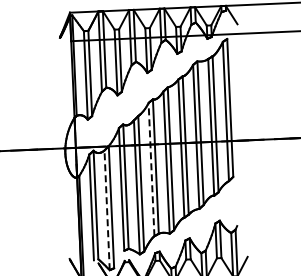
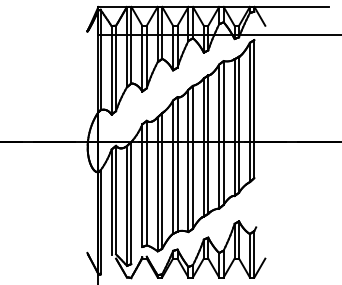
line: (151, 169) -> (173, 167), dashed -> solid
line: (106, 209) -> (126, 205), dashed -> solid

